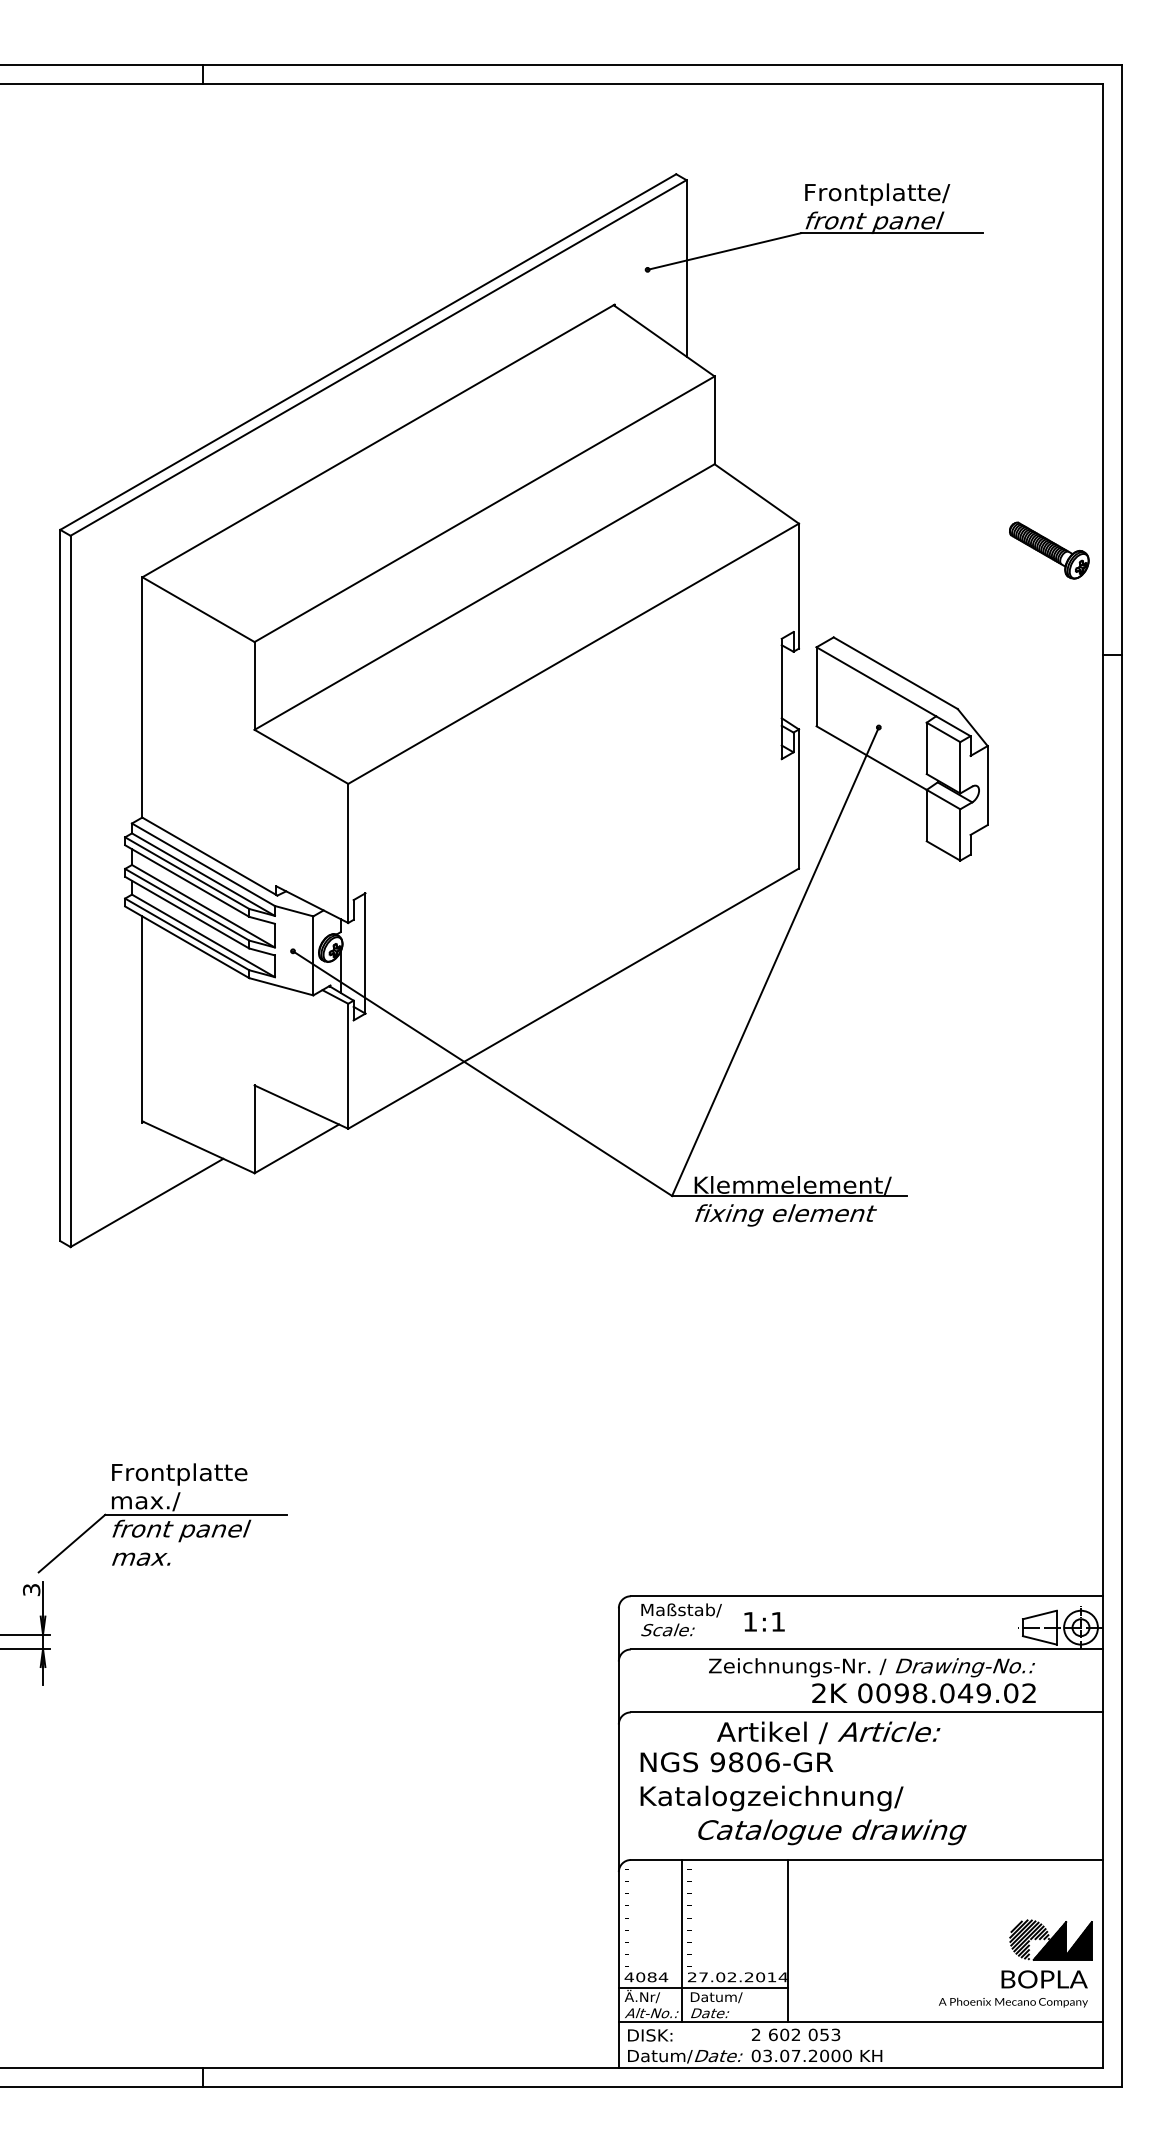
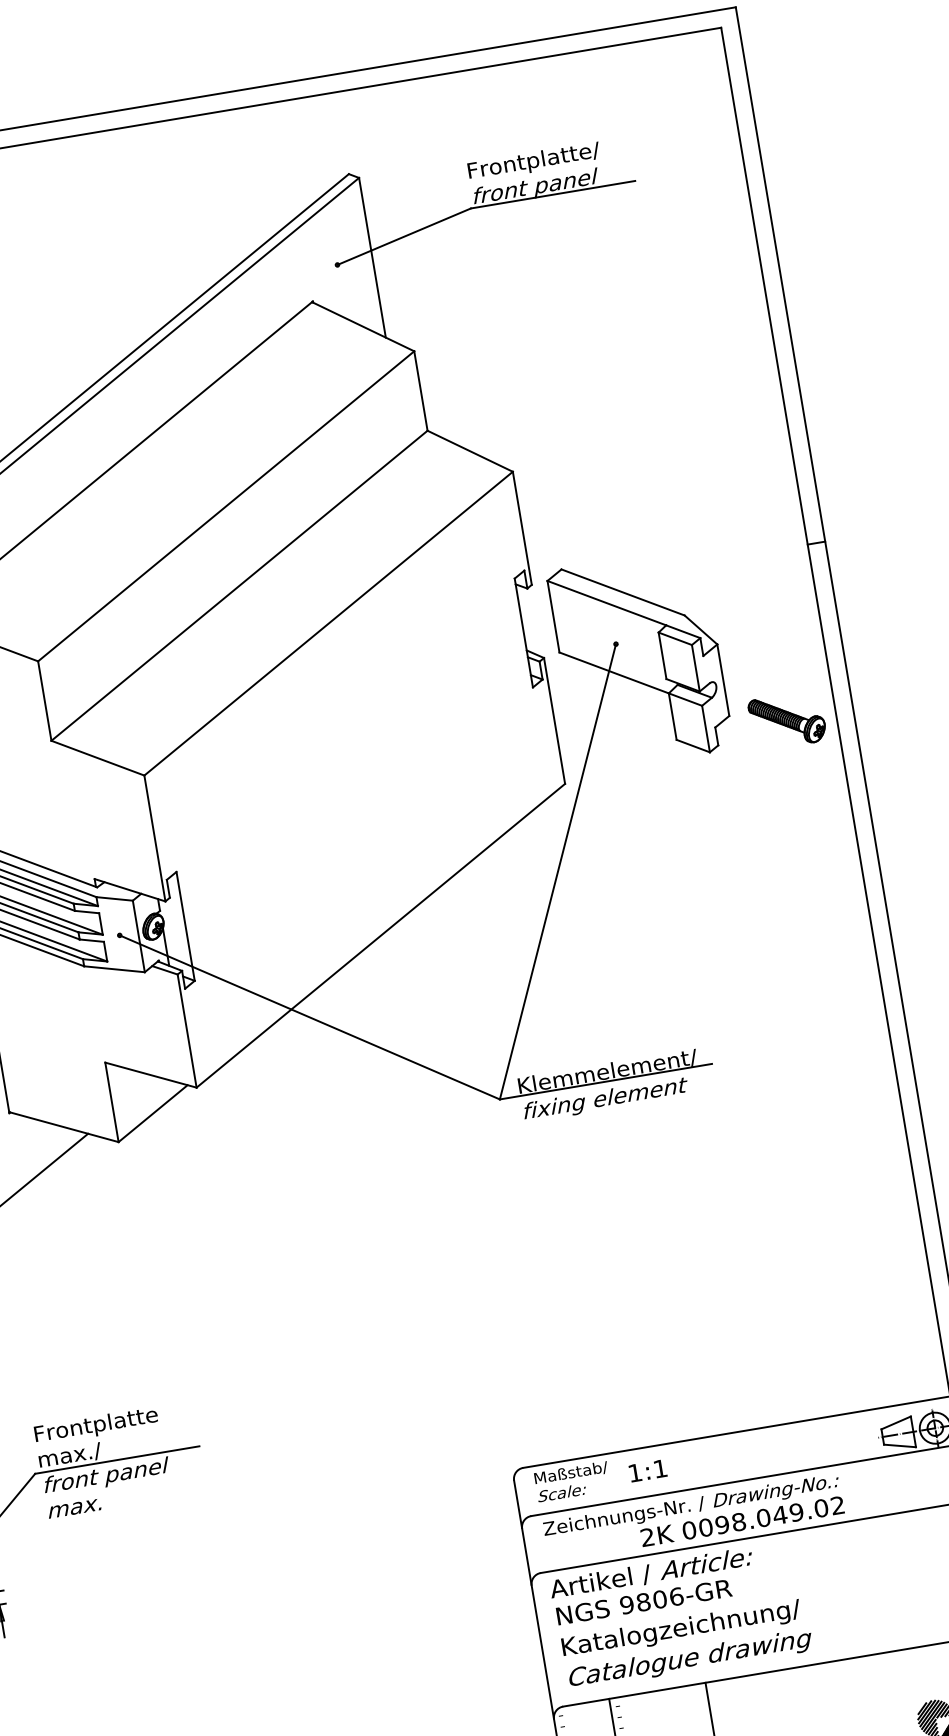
part: (1049, 550) -> (787, 720), moved
text: (872, 1680) -> (693, 1517), moved
text: (828, 1732) -> (651, 1573), moved
text: (832, 1832) -> (690, 1659), moved

